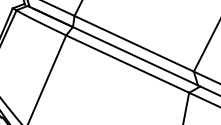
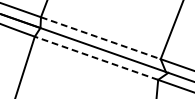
line: (134, 43) -> (101, 37), solid -> dashed
line: (127, 64) -> (96, 58), solid -> dashed

